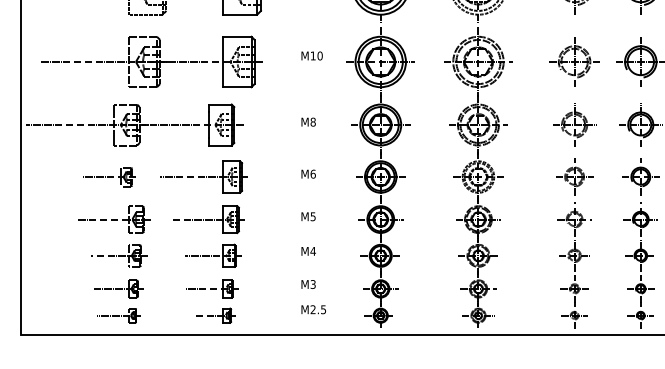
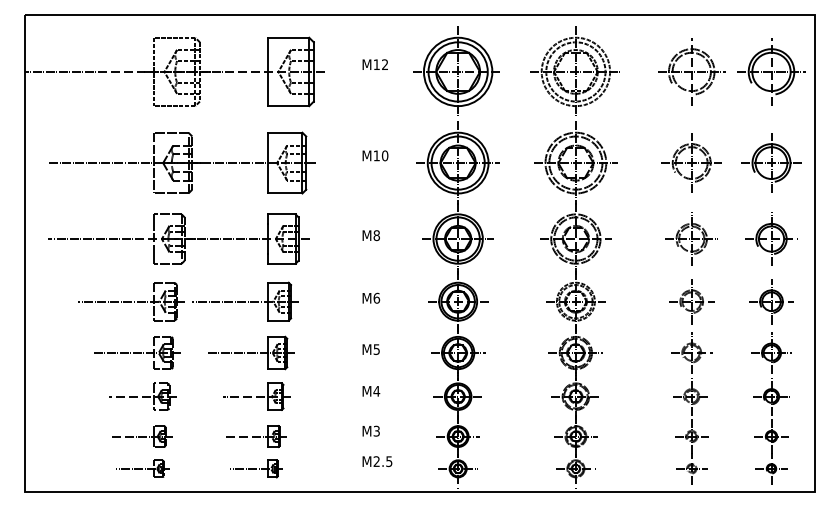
part: (134, 124) -> (178, 238), moved
part: (109, 176) -> (131, 301), size x1.67

